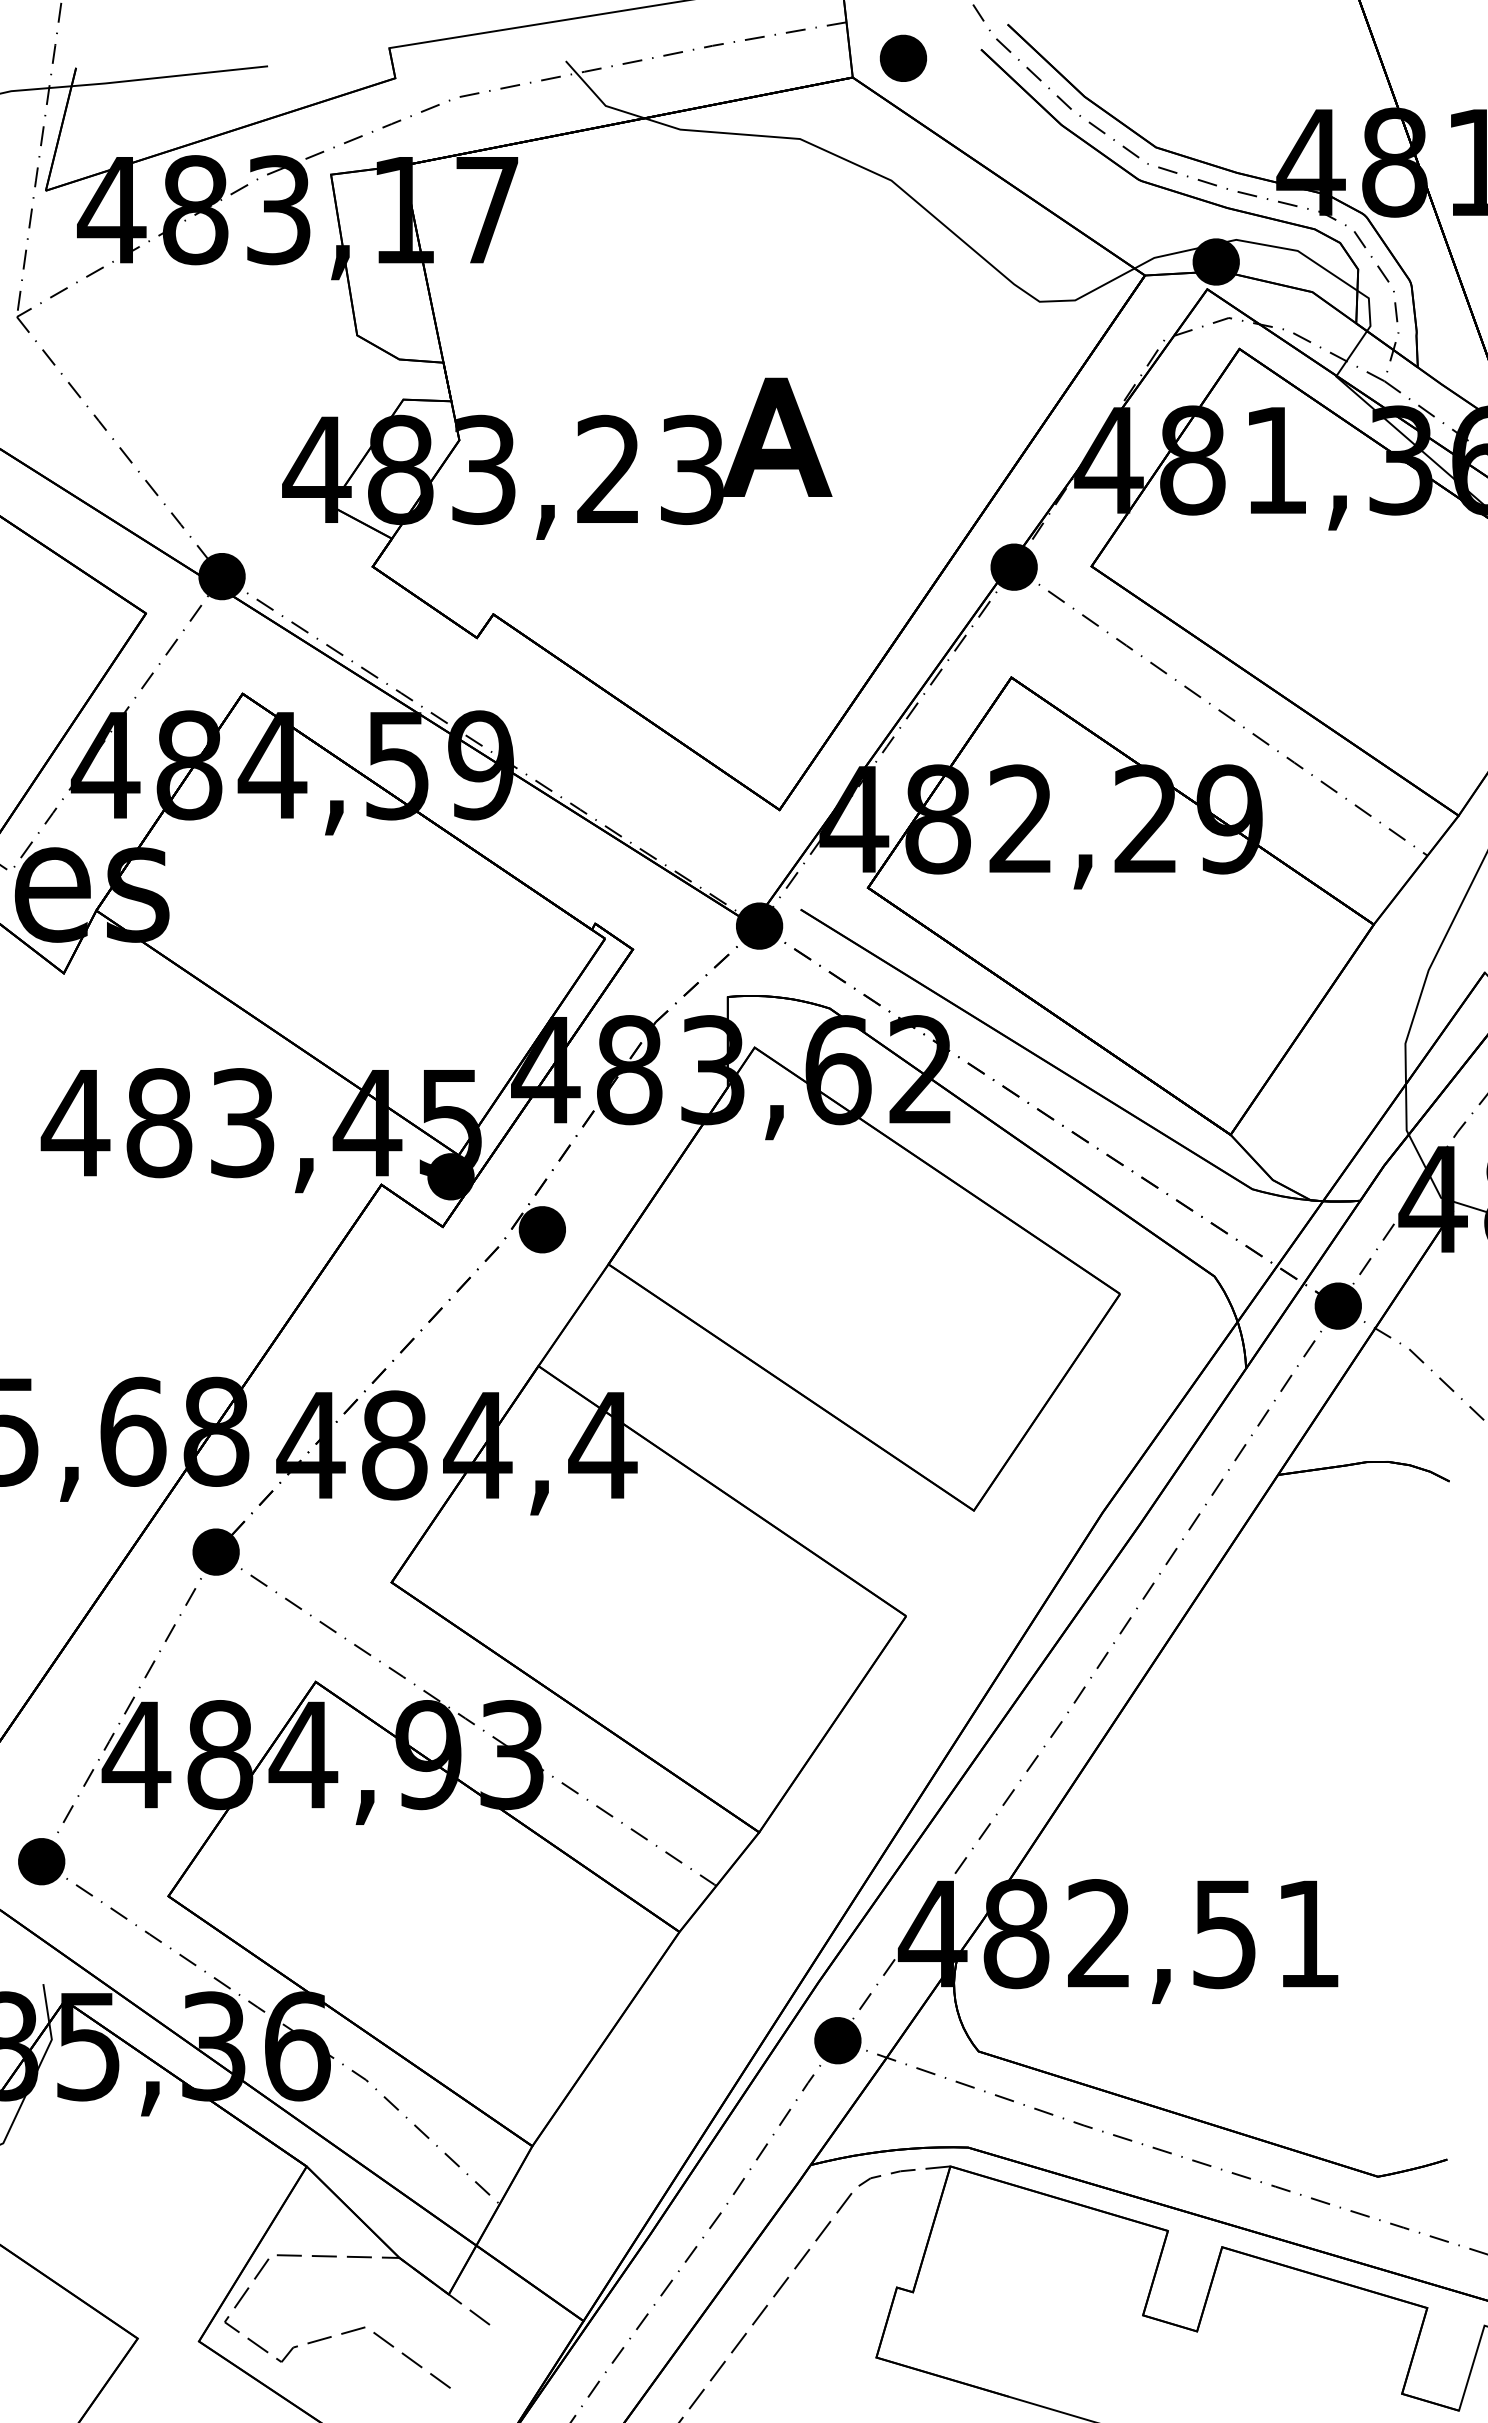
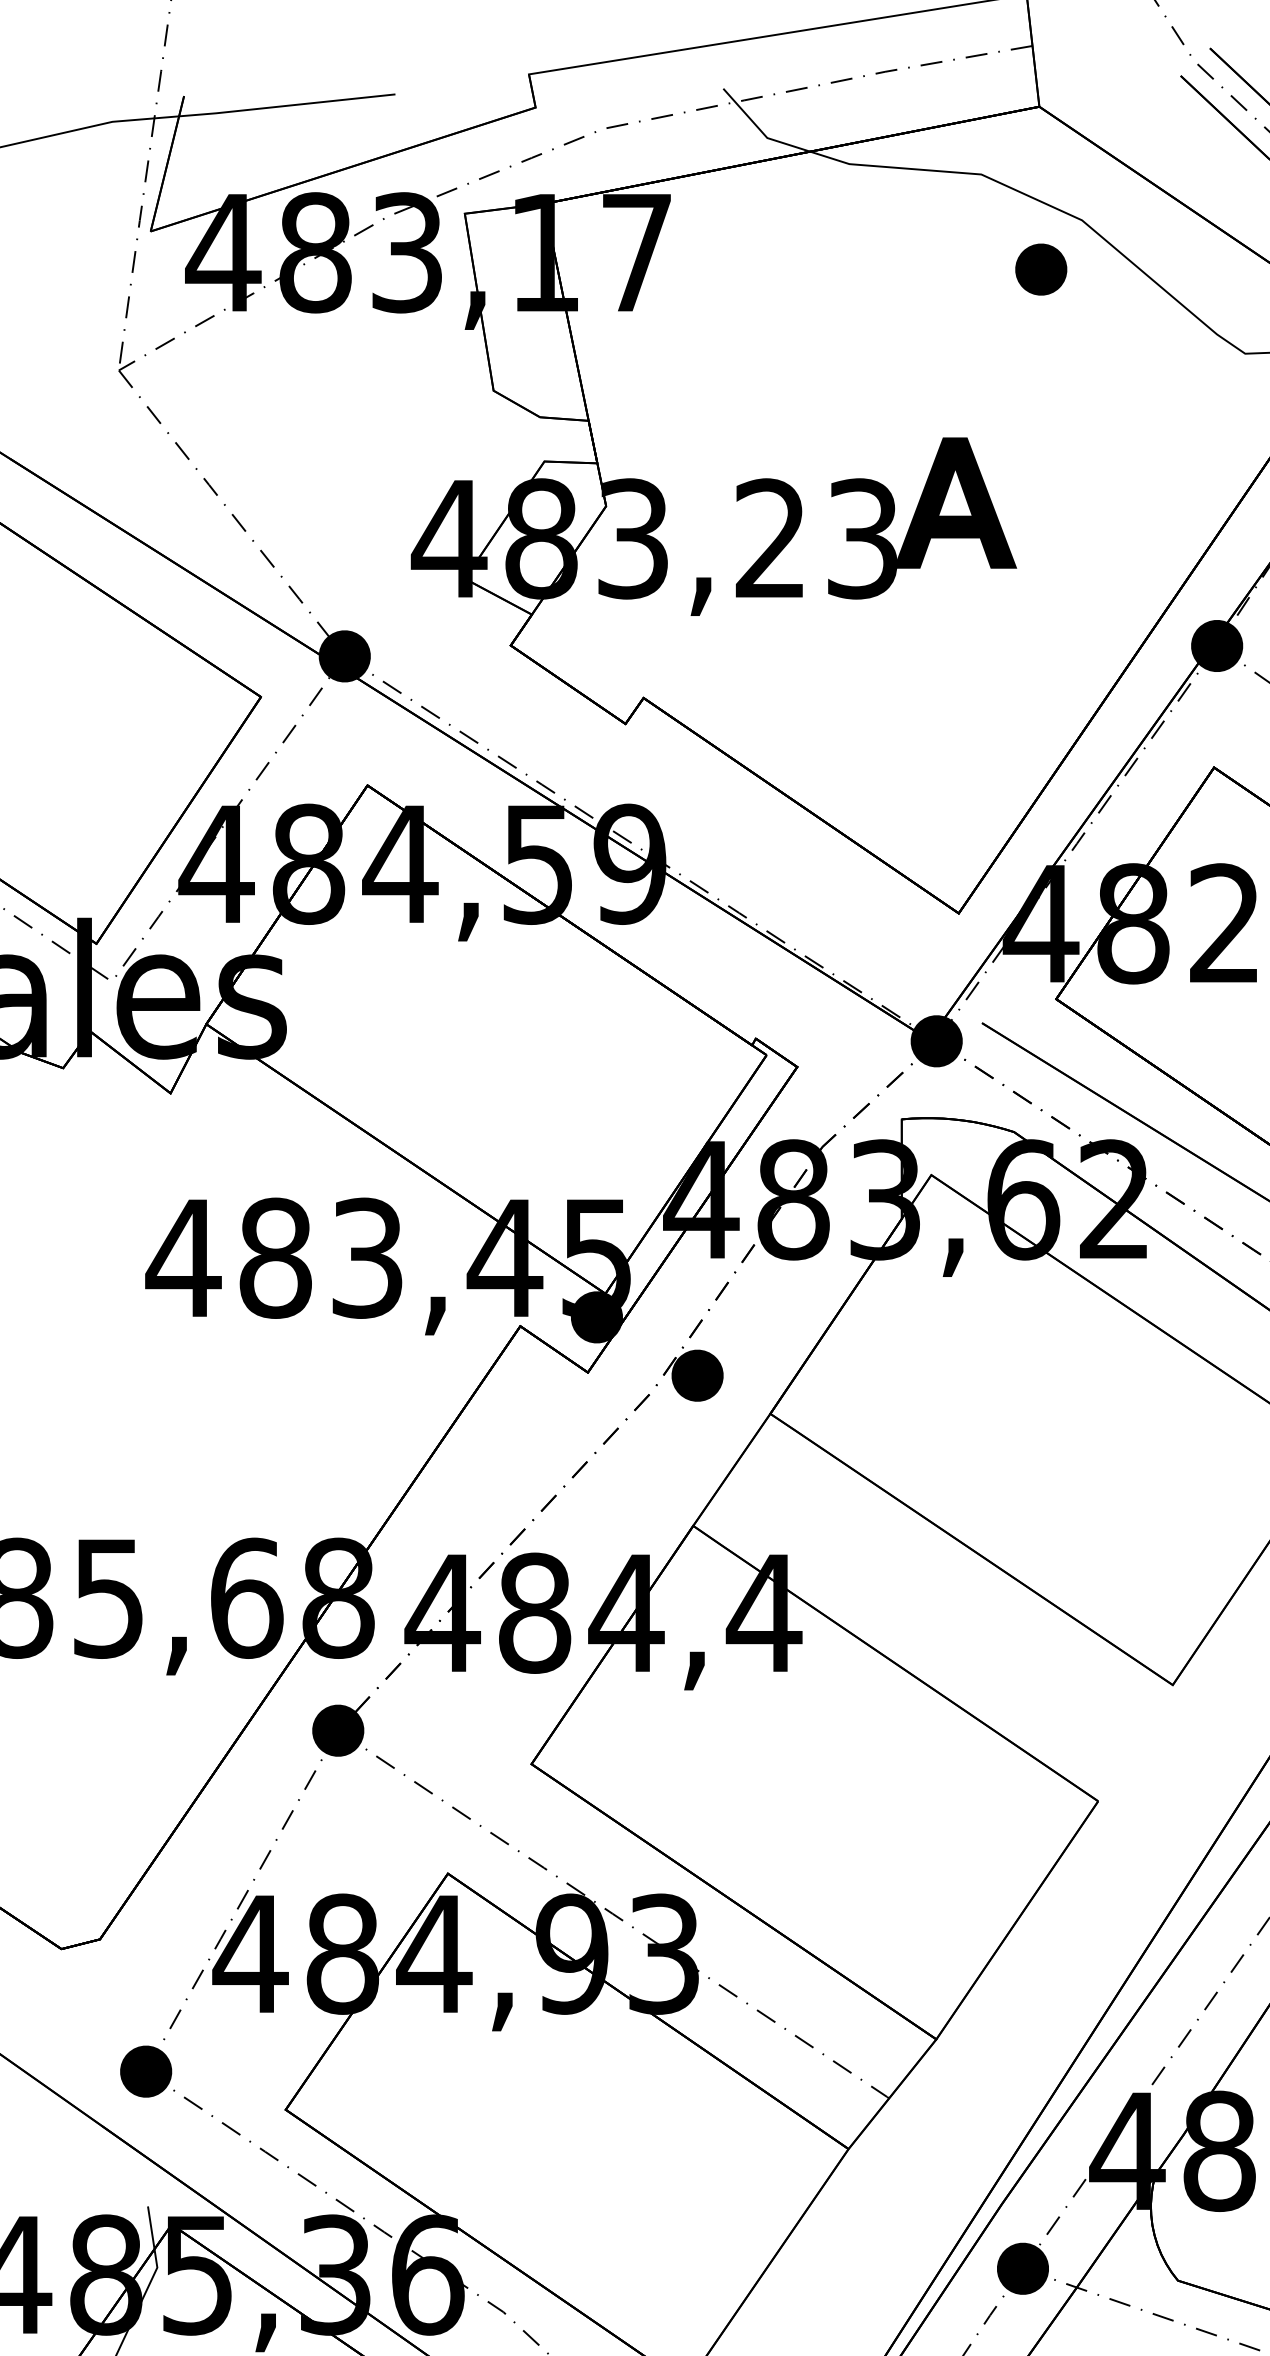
part: (902, 57) -> (1040, 268), moved

